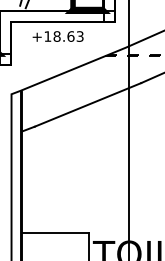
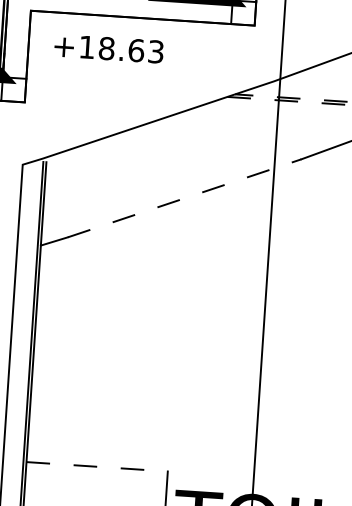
text: (57, 36) -> (107, 48), moved
line: (88, 104) -> (185, 197), solid -> dashed
line: (56, 232) -> (99, 466), solid -> dashed

